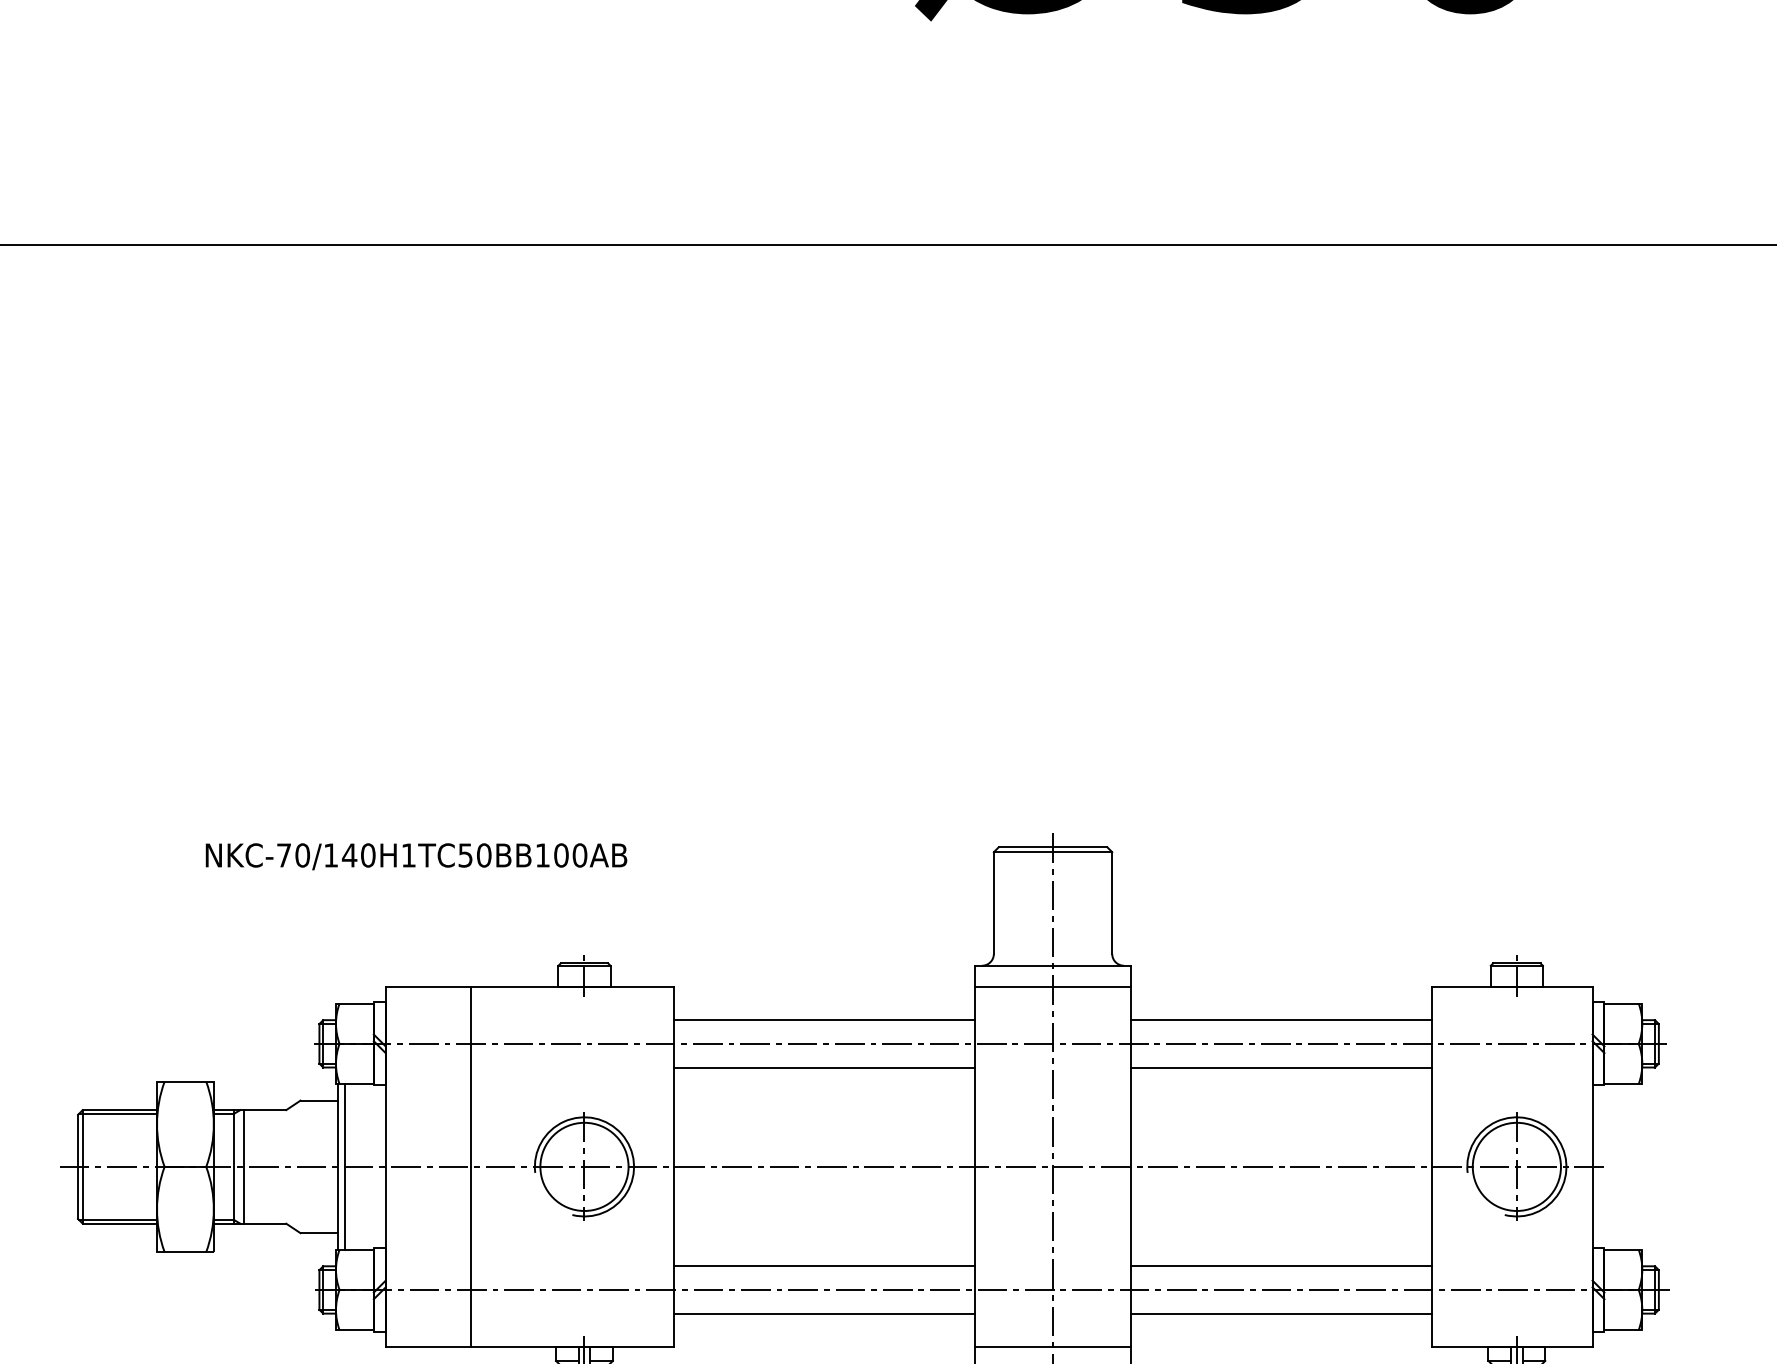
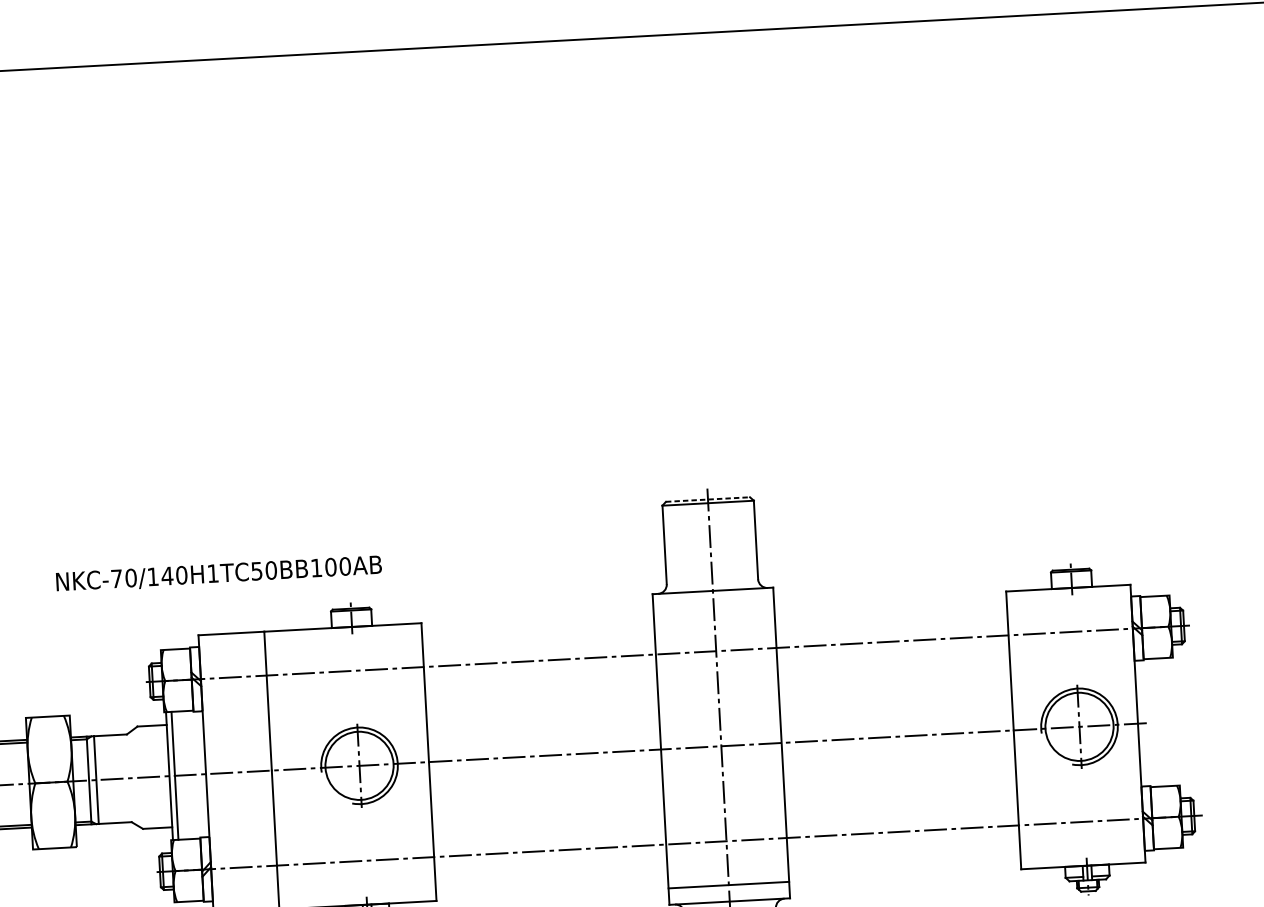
line: (1053, 847) -> (708, 499), solid -> dashed
text: (416, 856) -> (219, 574), moved
line: (1052, 987) -> (713, 607), removed
line: (824, 1020) -> (538, 642), removed
line: (1281, 1020) -> (891, 623), removed
line: (824, 1067) -> (540, 679), removed
line: (1281, 1067) -> (893, 659), removed
line: (824, 1266) -> (549, 832), removed
line: (1281, 1266) -> (901, 813), removed
line: (824, 1313) -> (551, 869), removed
line: (1281, 1313) -> (903, 849), removed

